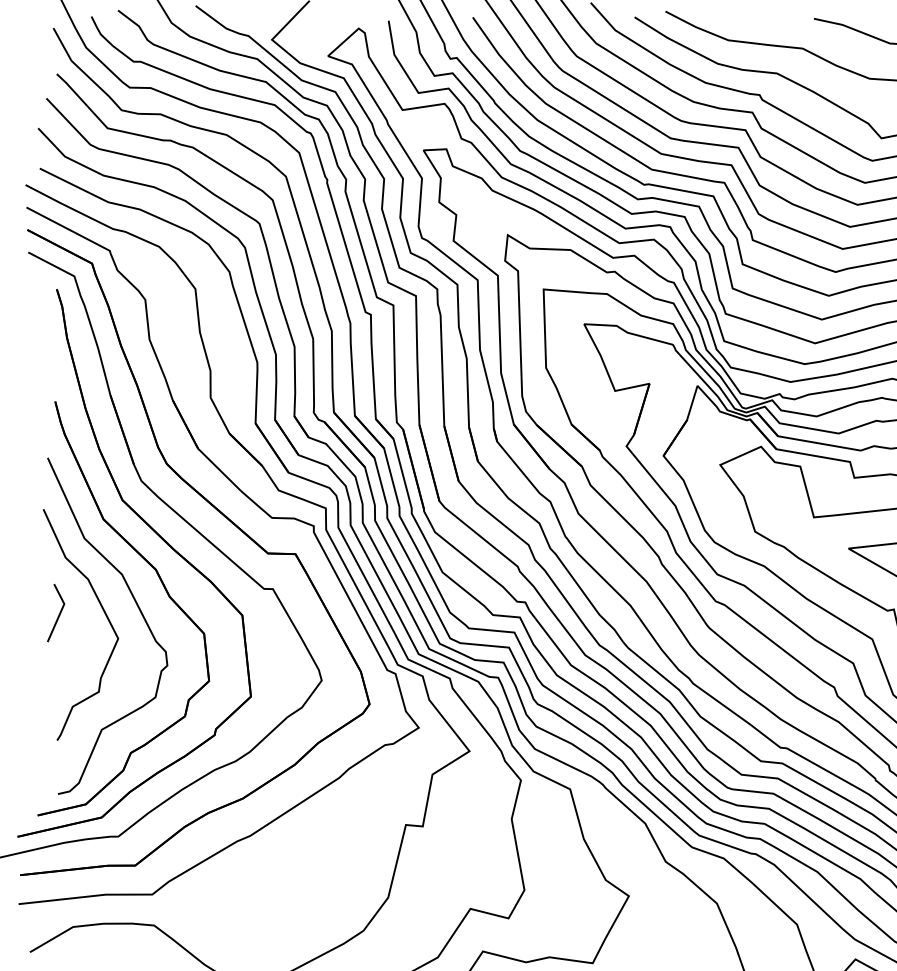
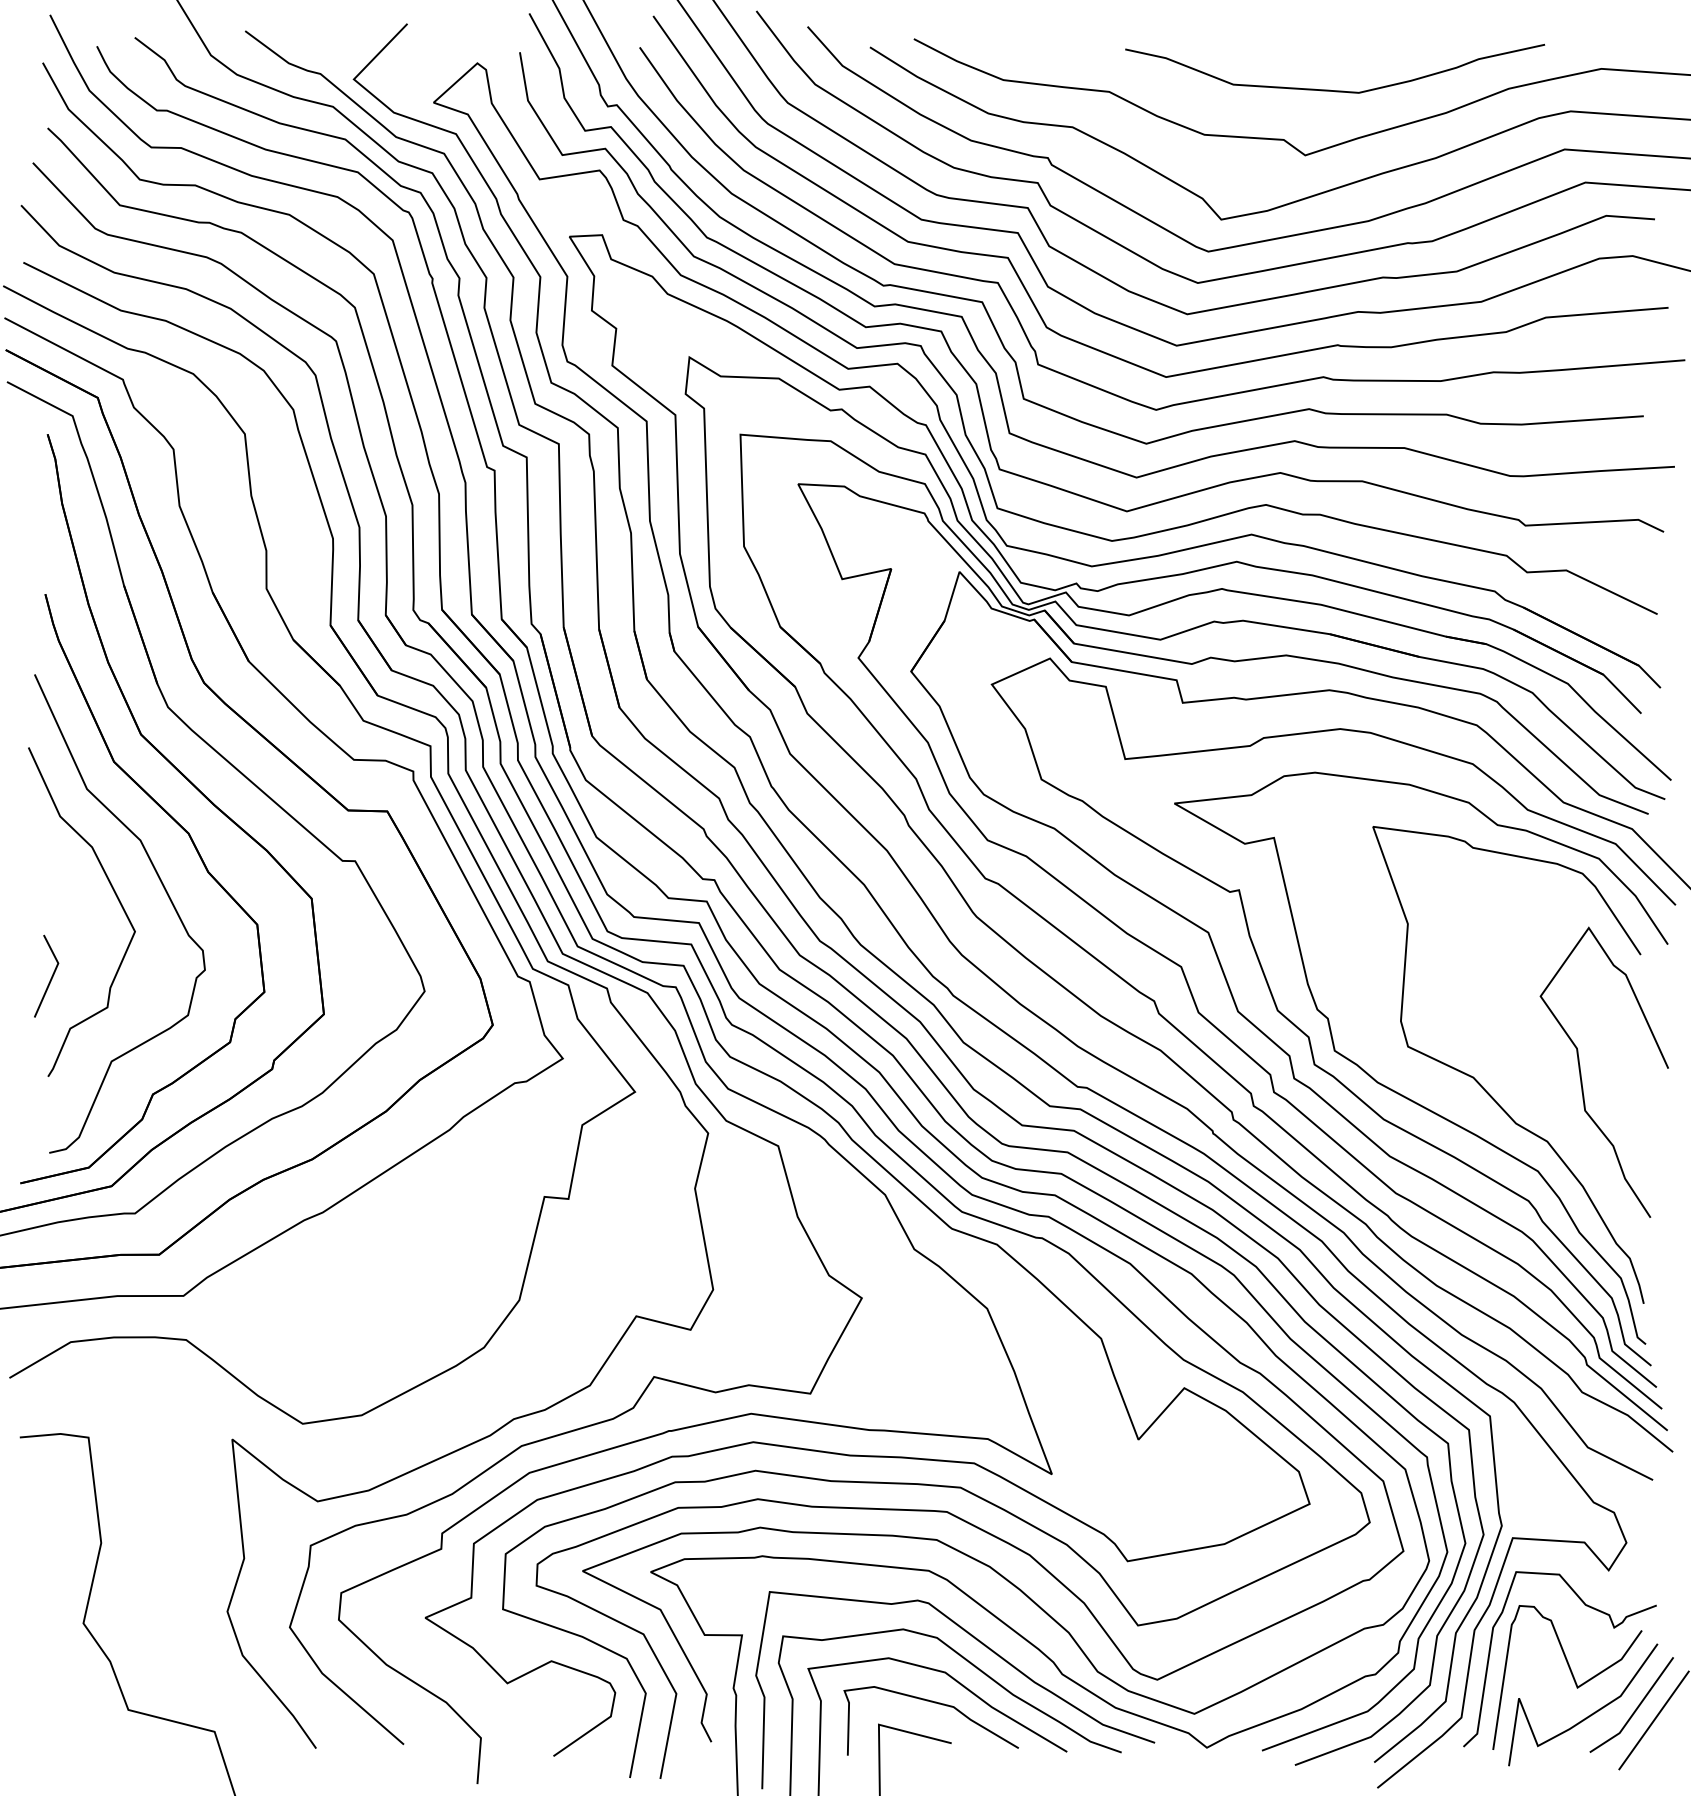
line: (58, 614) -> (50, 978), moved

